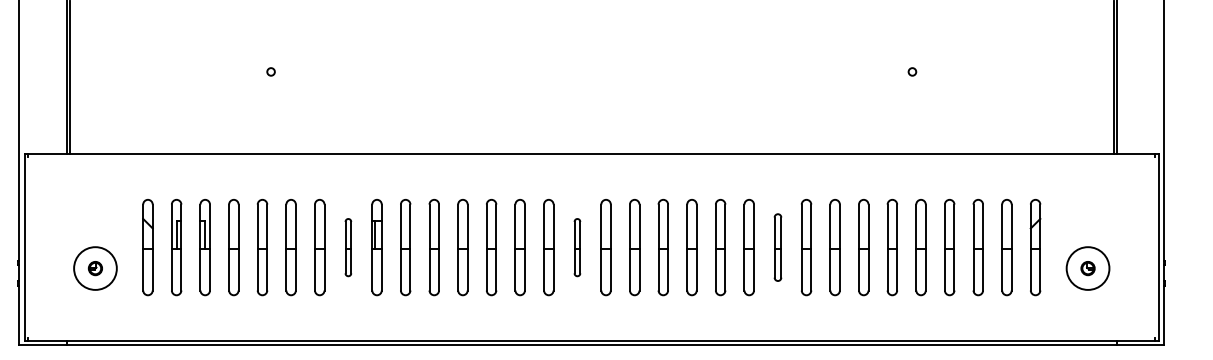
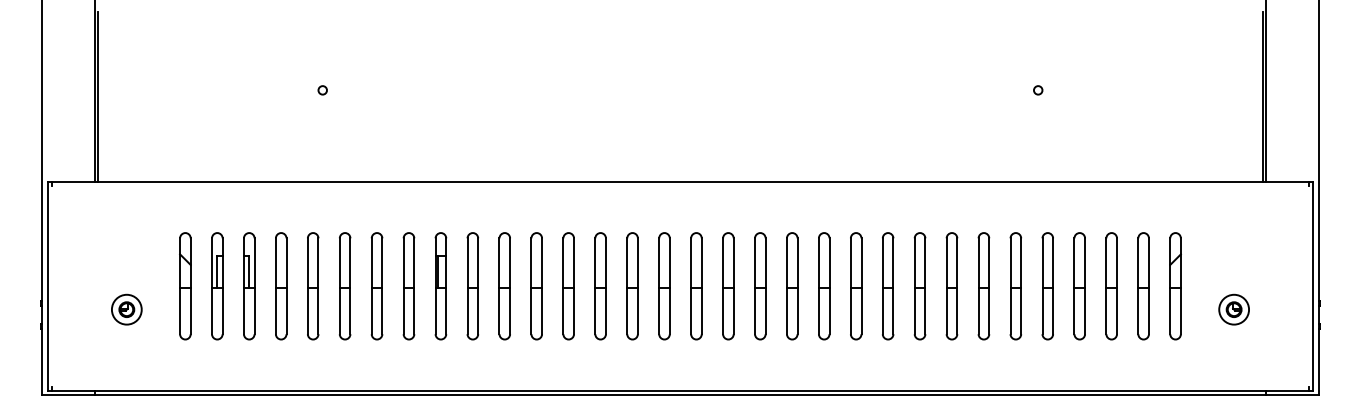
part: (347, 247) -> (408, 286), size x1.67
part: (577, 247) -> (664, 286), size x1.67
part: (778, 247) -> (888, 286), size x1.43
circle: (95, 268) -> (126, 309), size x0.62
circle: (1088, 268) -> (1234, 309), size x0.62

